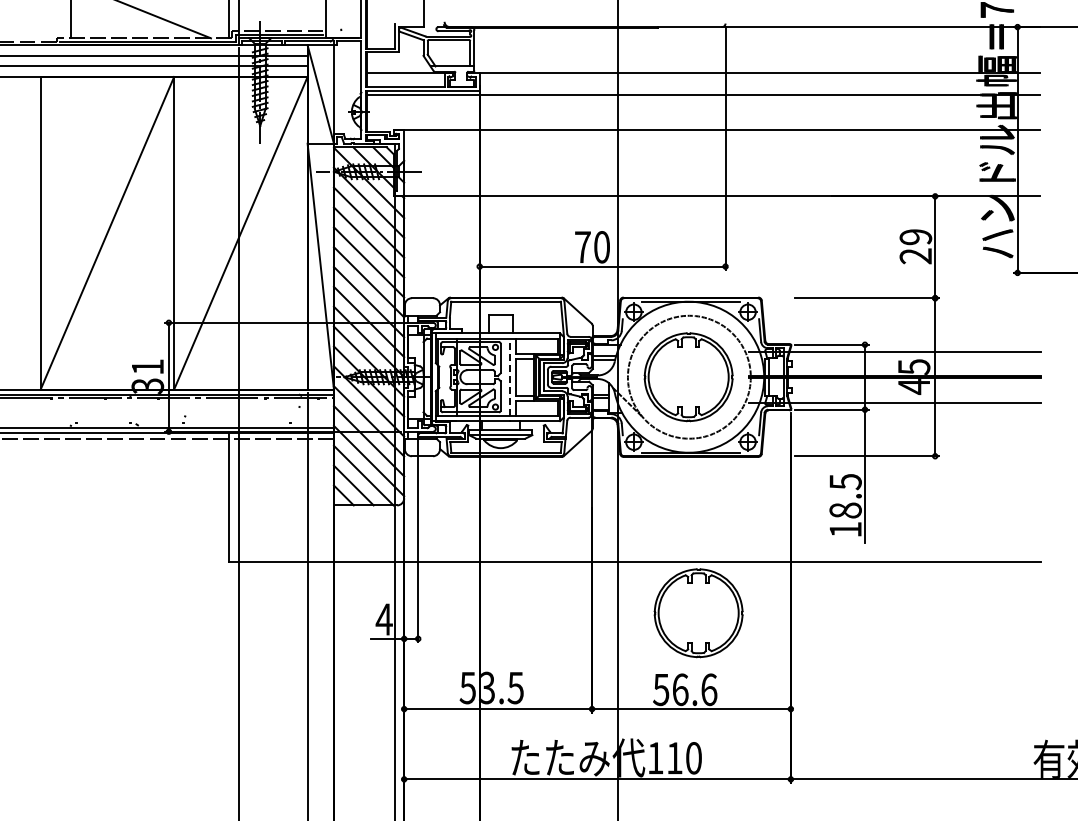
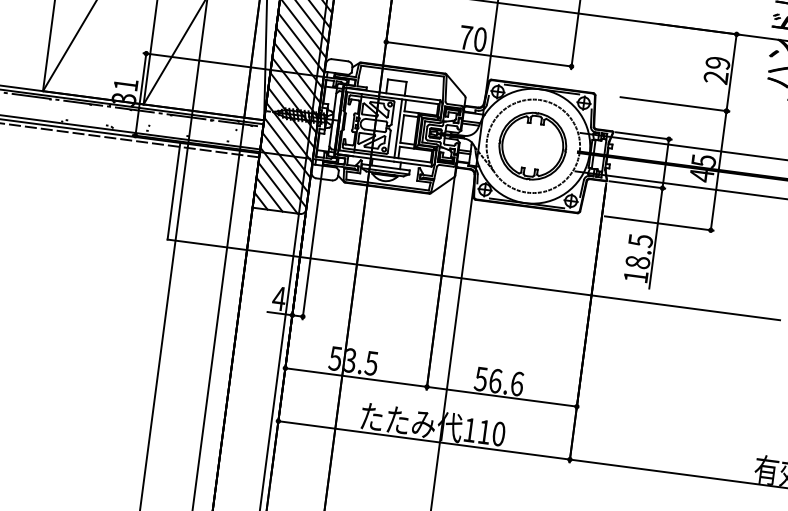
line: (510, 377) -> (398, 128), dashed -> solid
part: (698, 613) -> (516, 325), removed

